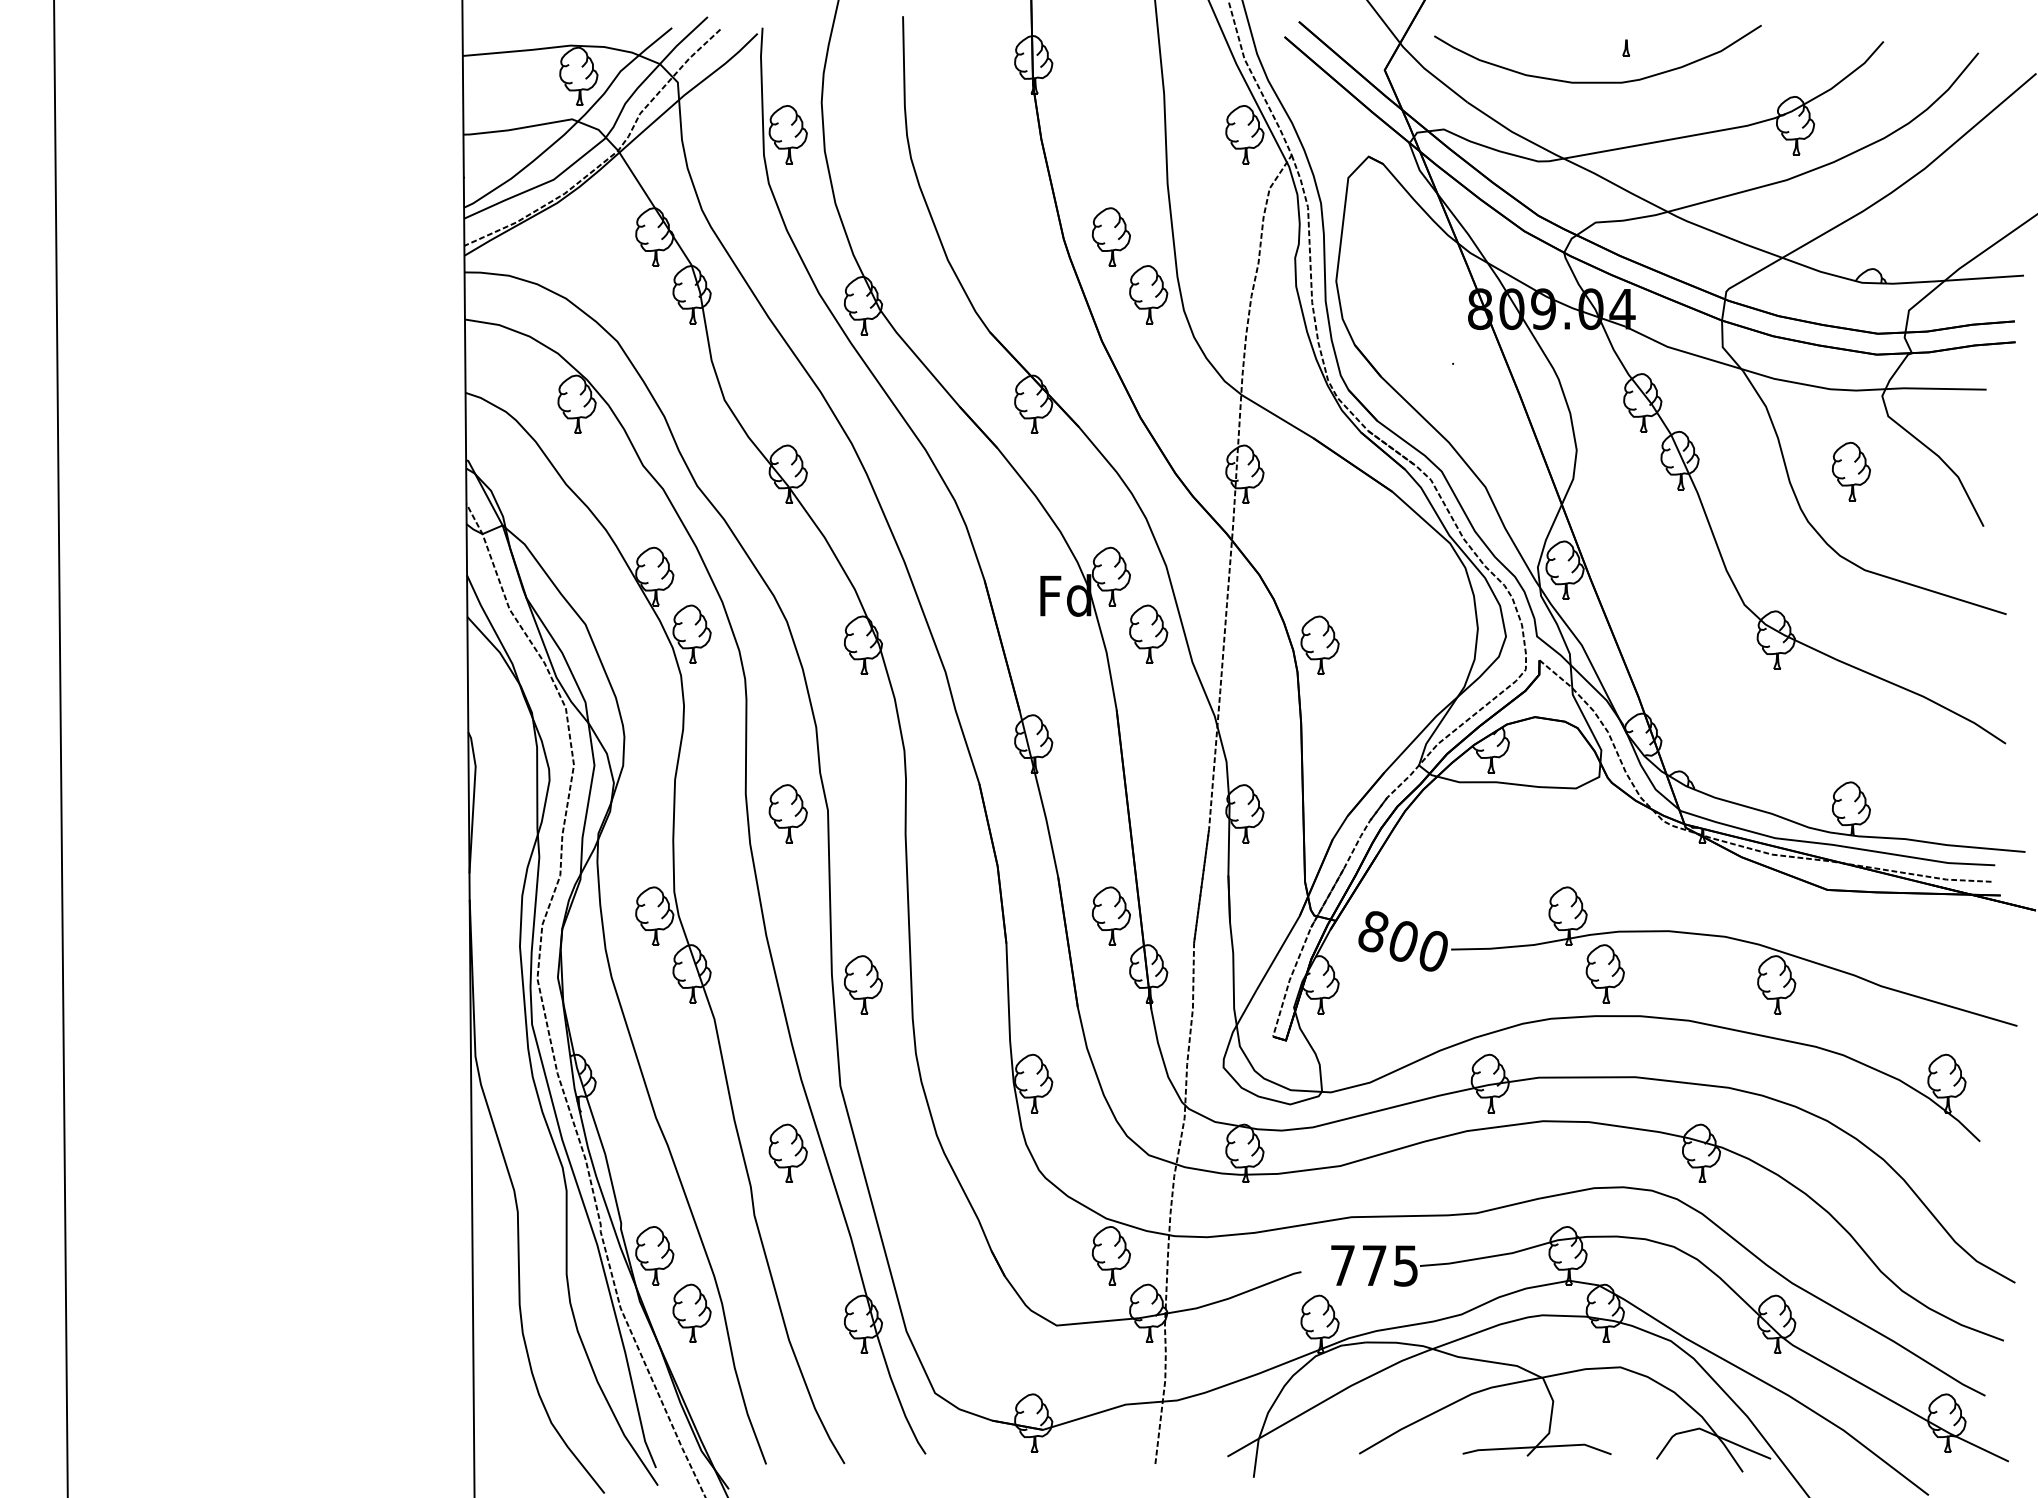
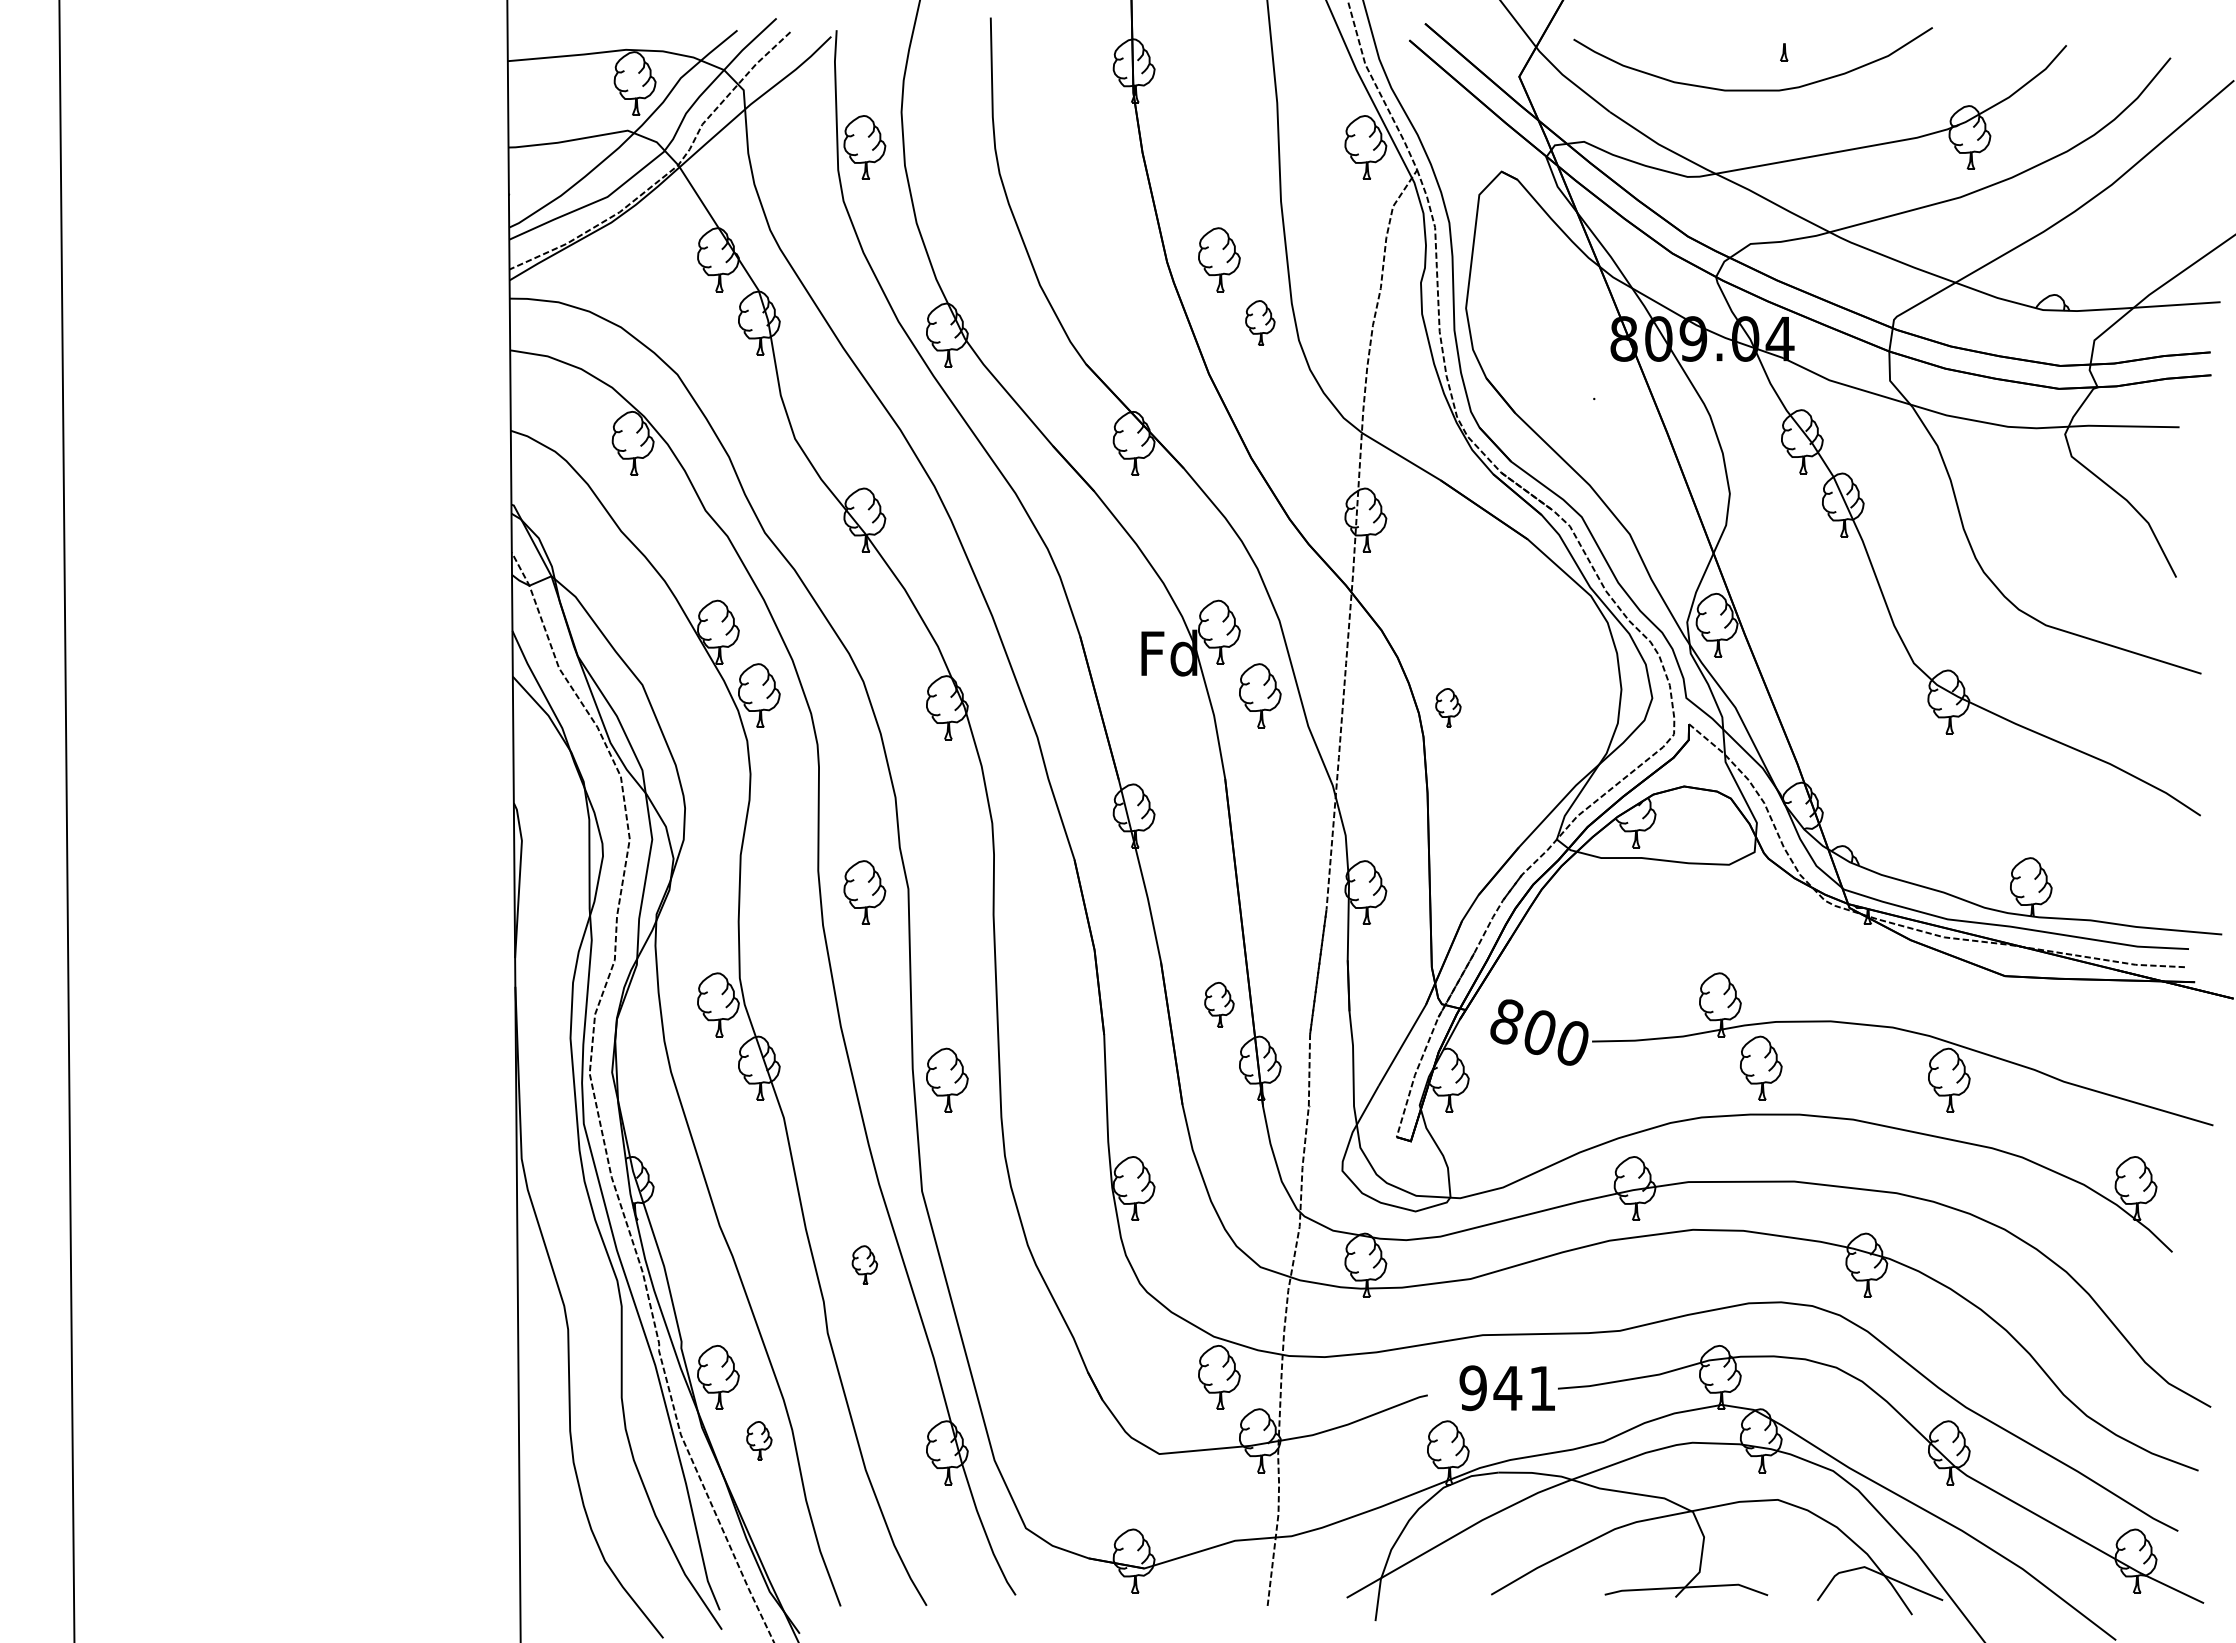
part: (1148, 294) -> (1260, 322), size x0.7
part: (1851, 470) -> (2031, 516), removed
part: (1320, 645) -> (1448, 707), size x0.6
part: (1111, 915) -> (1219, 1004), size x0.7
part: (787, 1152) -> (864, 1264), size x0.6
text: (1374, 1265) -> (1507, 1388), 775 -> 941
part: (692, 1313) -> (759, 1440), size x0.6

